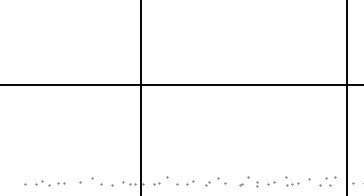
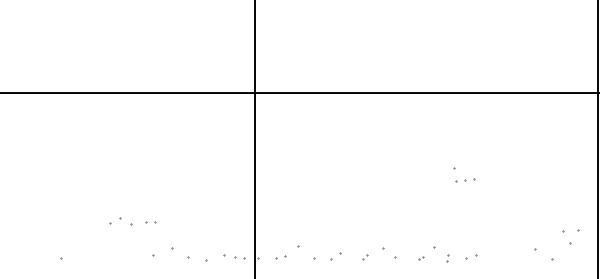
part: (292, 181) -> (465, 175), moved
part: (330, 181) -> (570, 237), moved
part: (50, 183) -> (133, 222), moved

